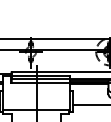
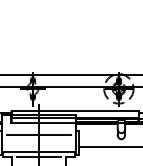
line: (36, 94) -> (38, 135), added
line: (36, 114) -> (38, 157), added

